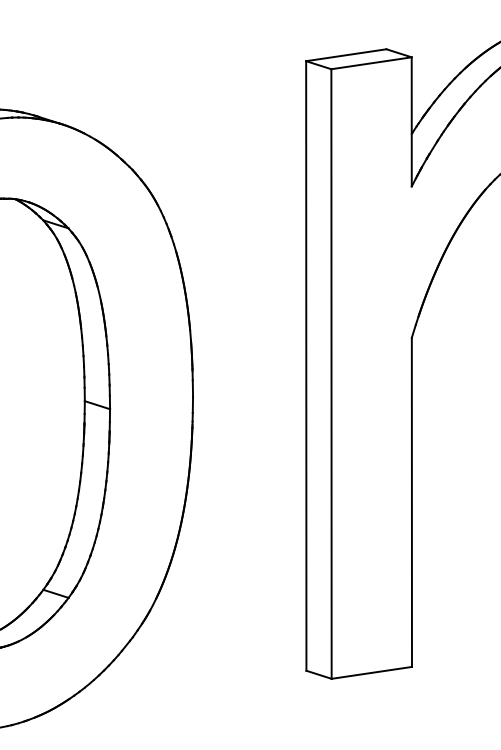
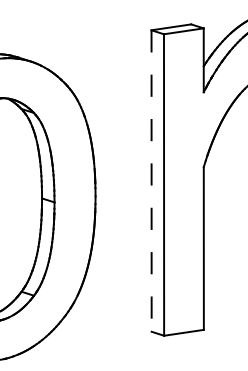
line: (306, 366) -> (151, 181), solid -> dashed

